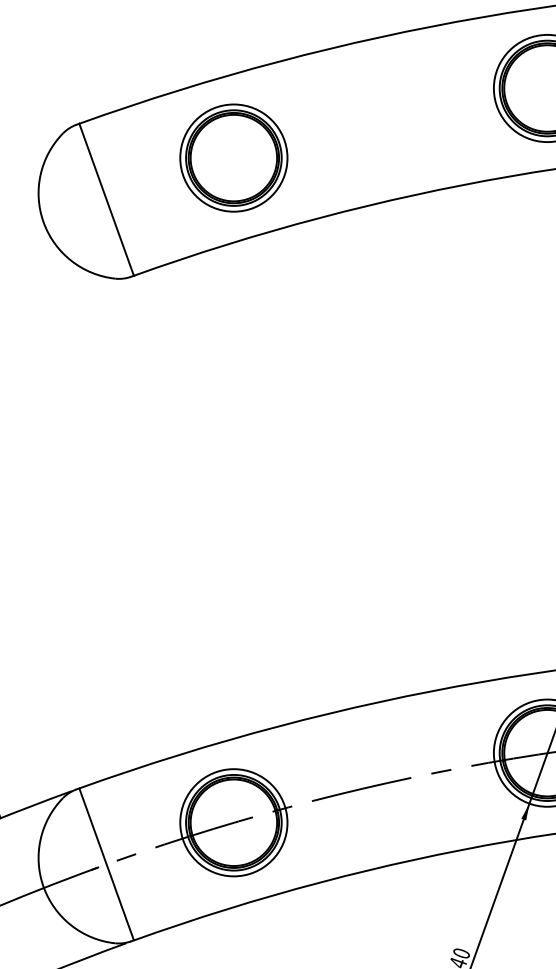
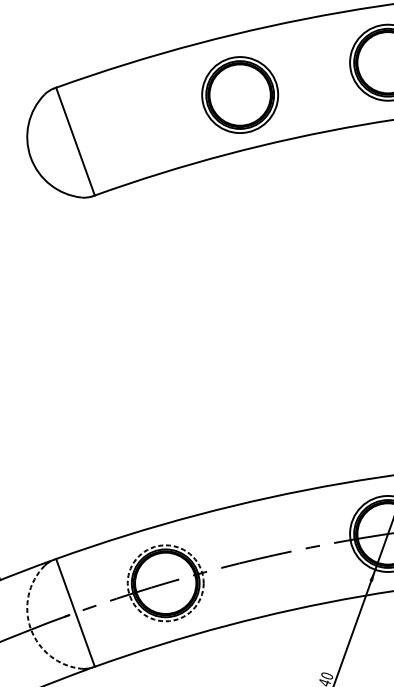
part: (233, 157) -> (239, 94), moved
circle: (233, 822) -> (165, 583), solid -> dashed
arc: (43, 887) -> (30, 629), solid -> dashed

